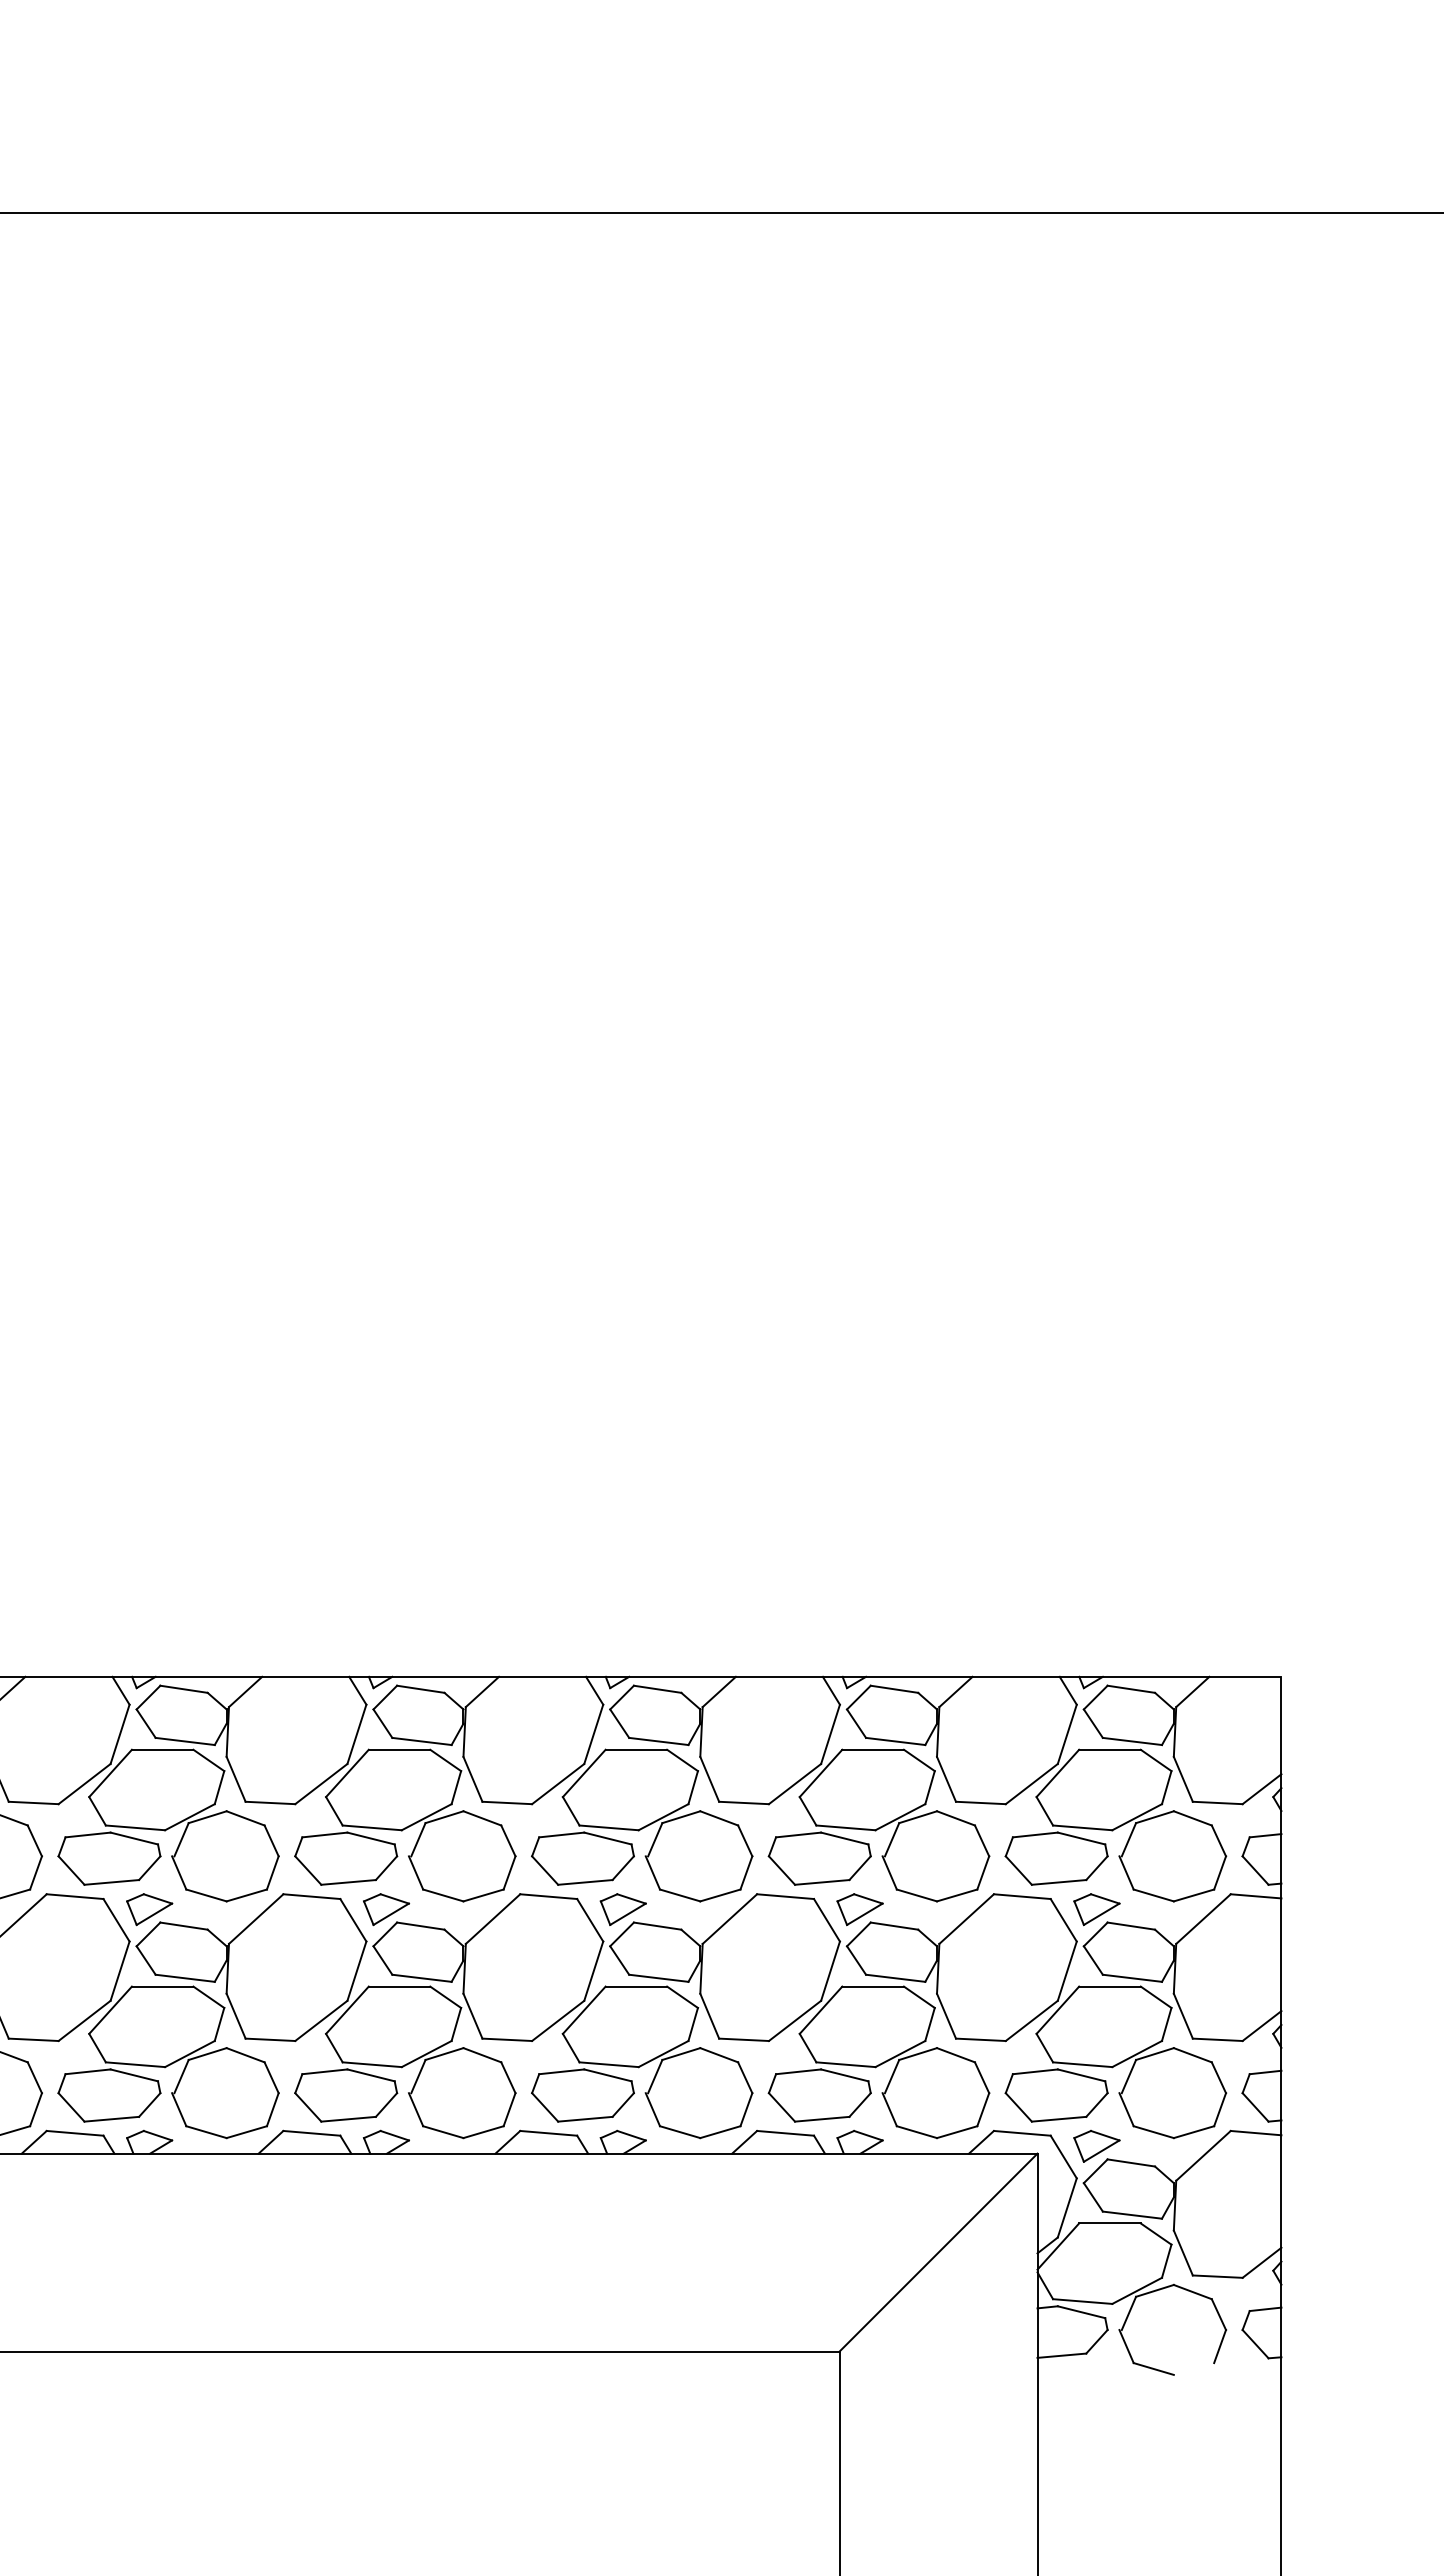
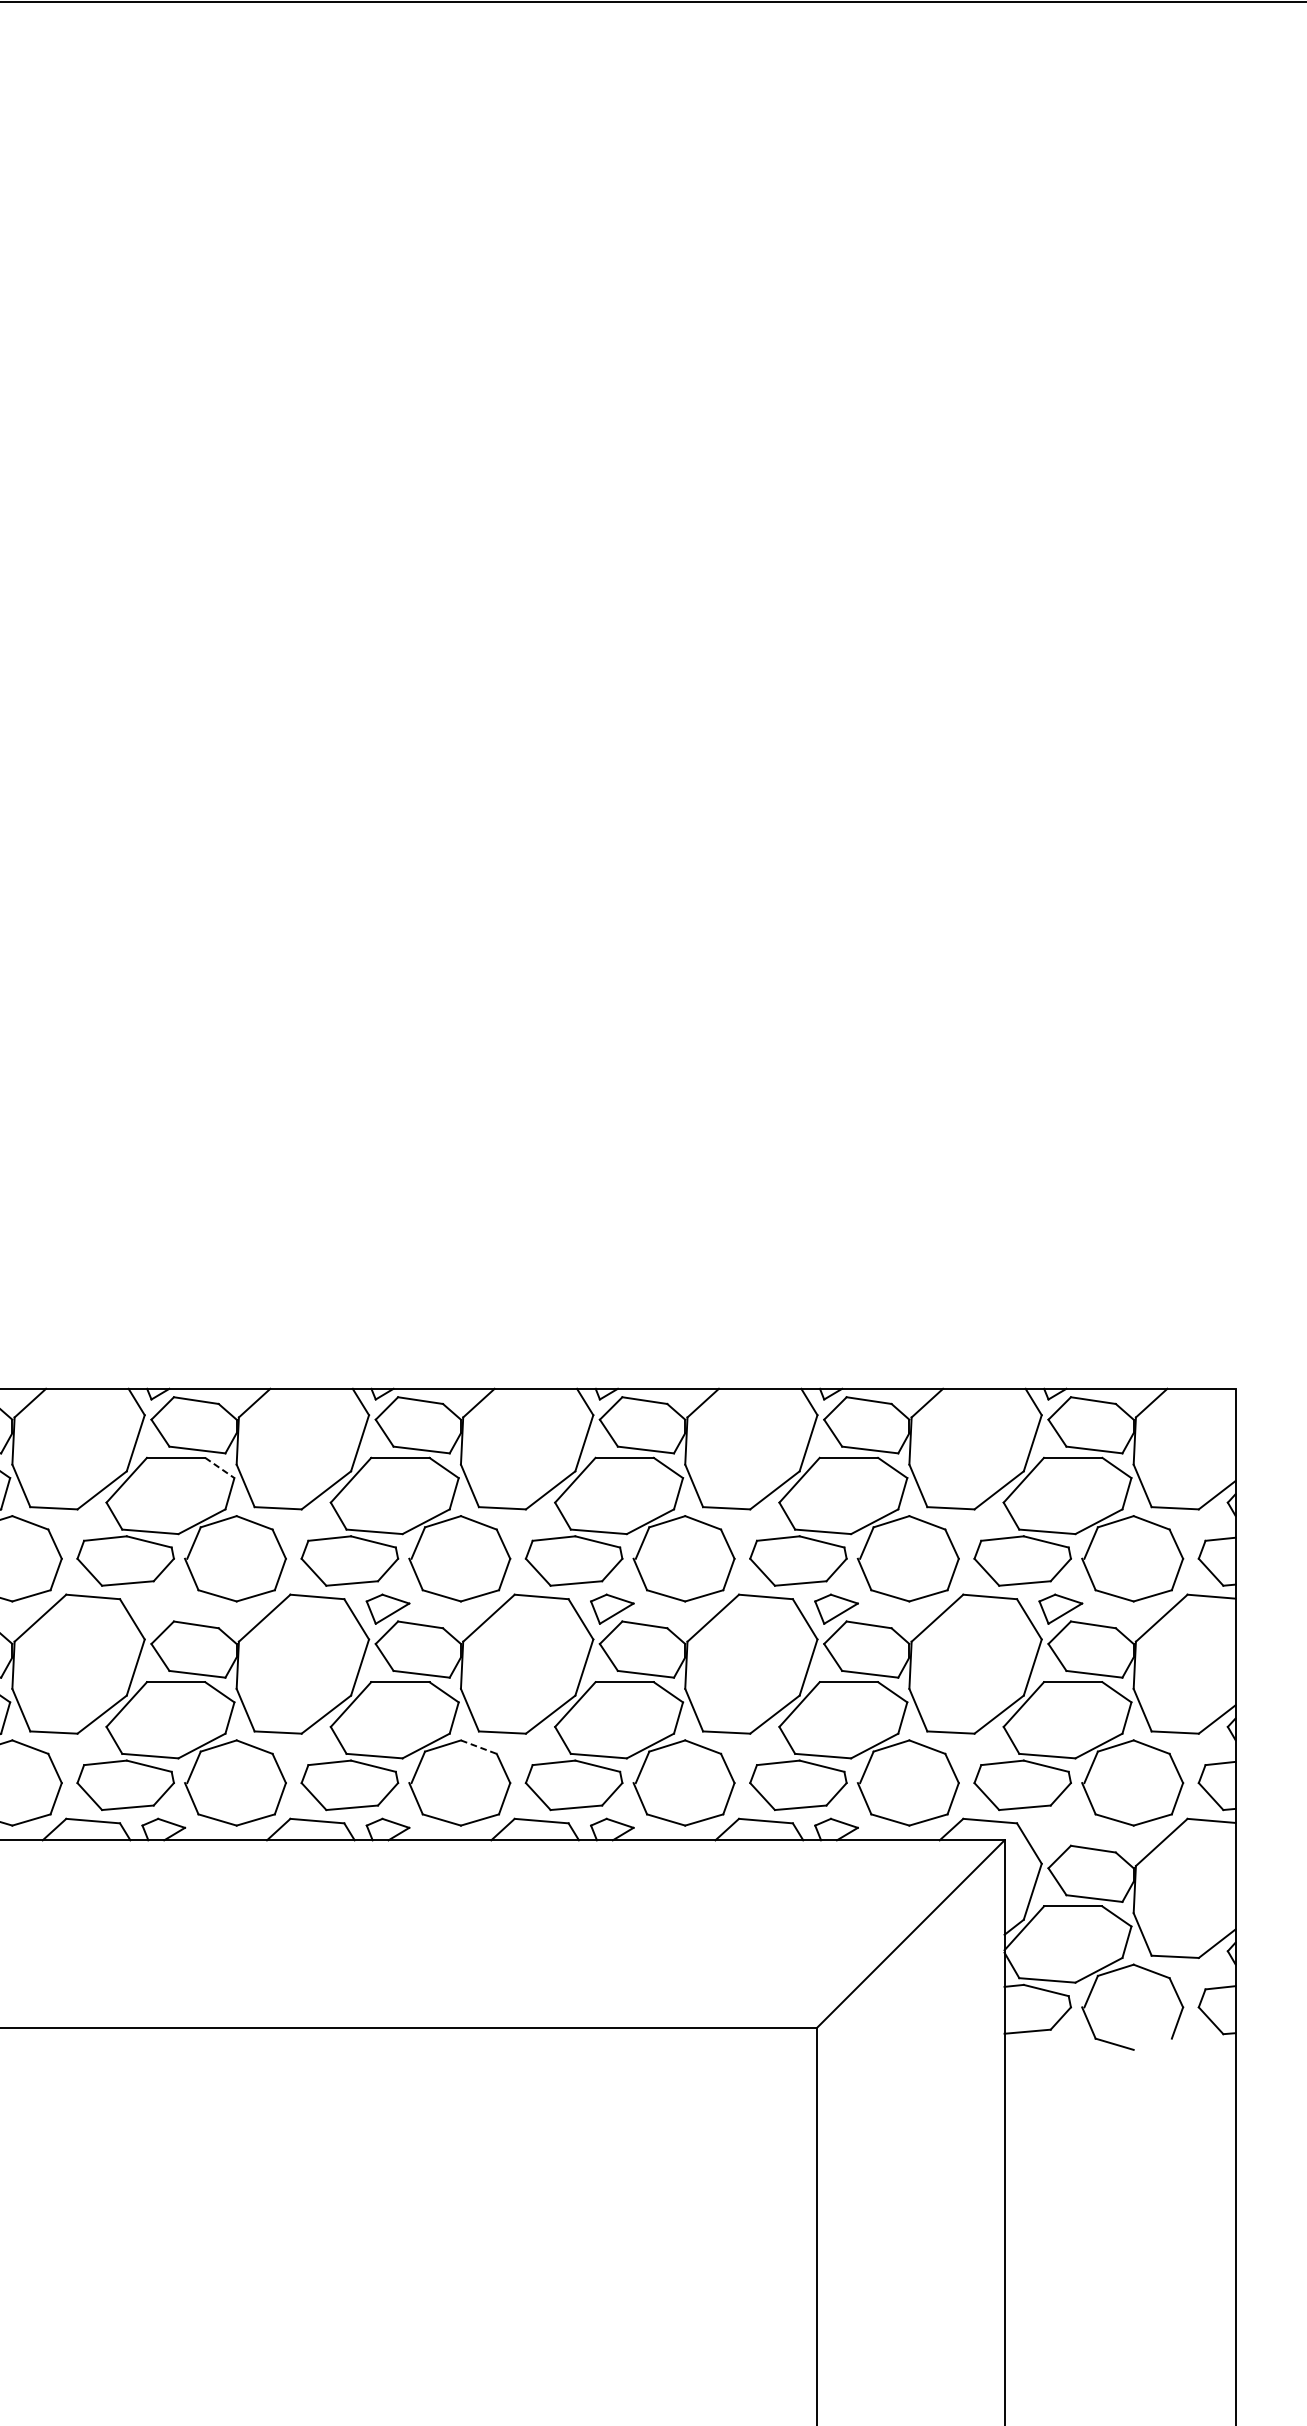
line: (208, 1760) -> (219, 1468), solid -> dashed
part: (149, 1909) -> (163, 1609), removed
line: (482, 2055) -> (478, 1747), solid -> dashed
part: (1096, 2146) -> (1060, 1833), removed

